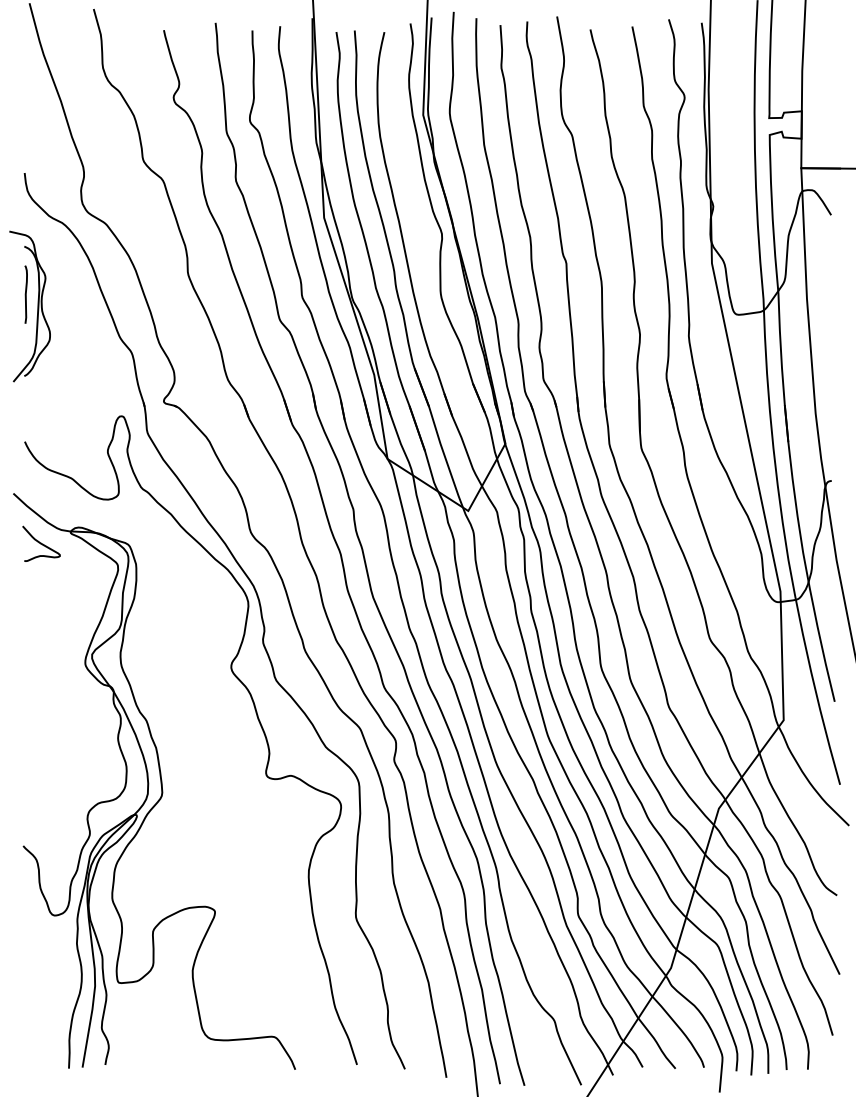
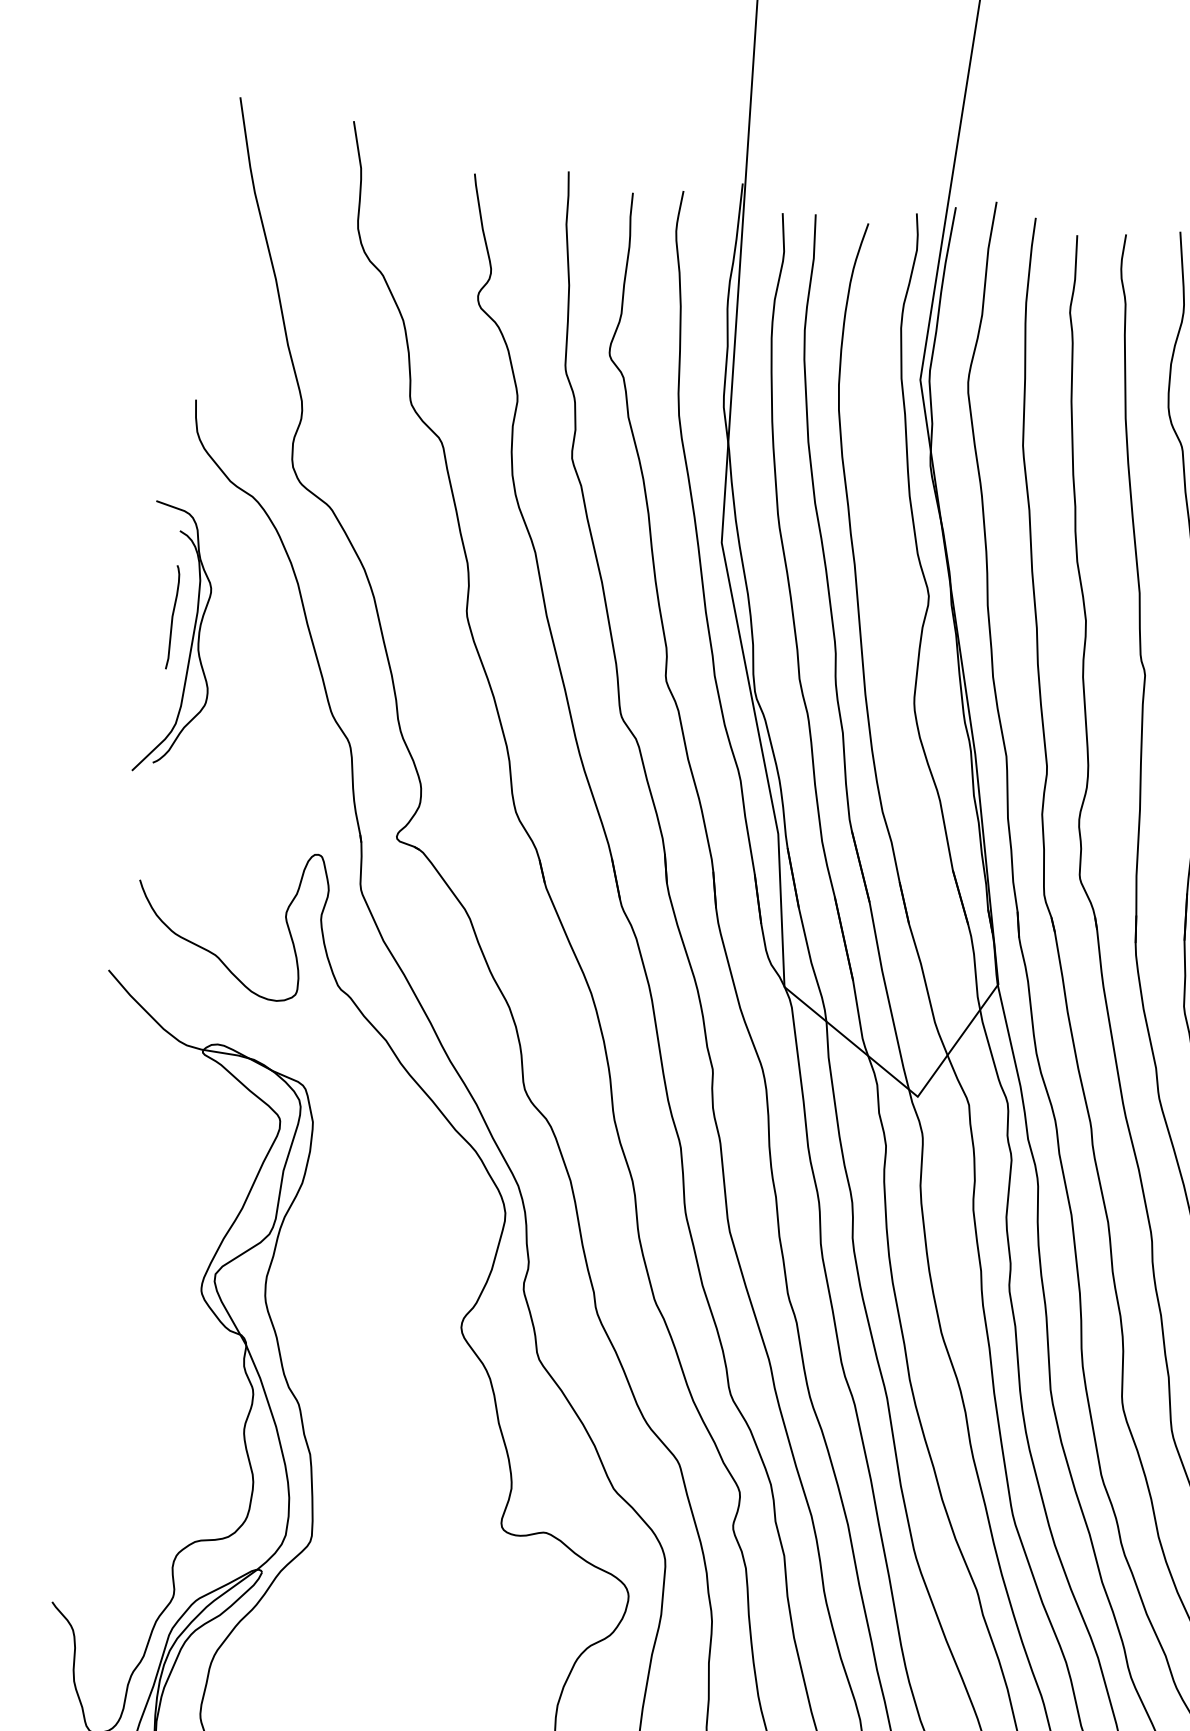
curve: (41, 543) -> (148, 1065), removed

